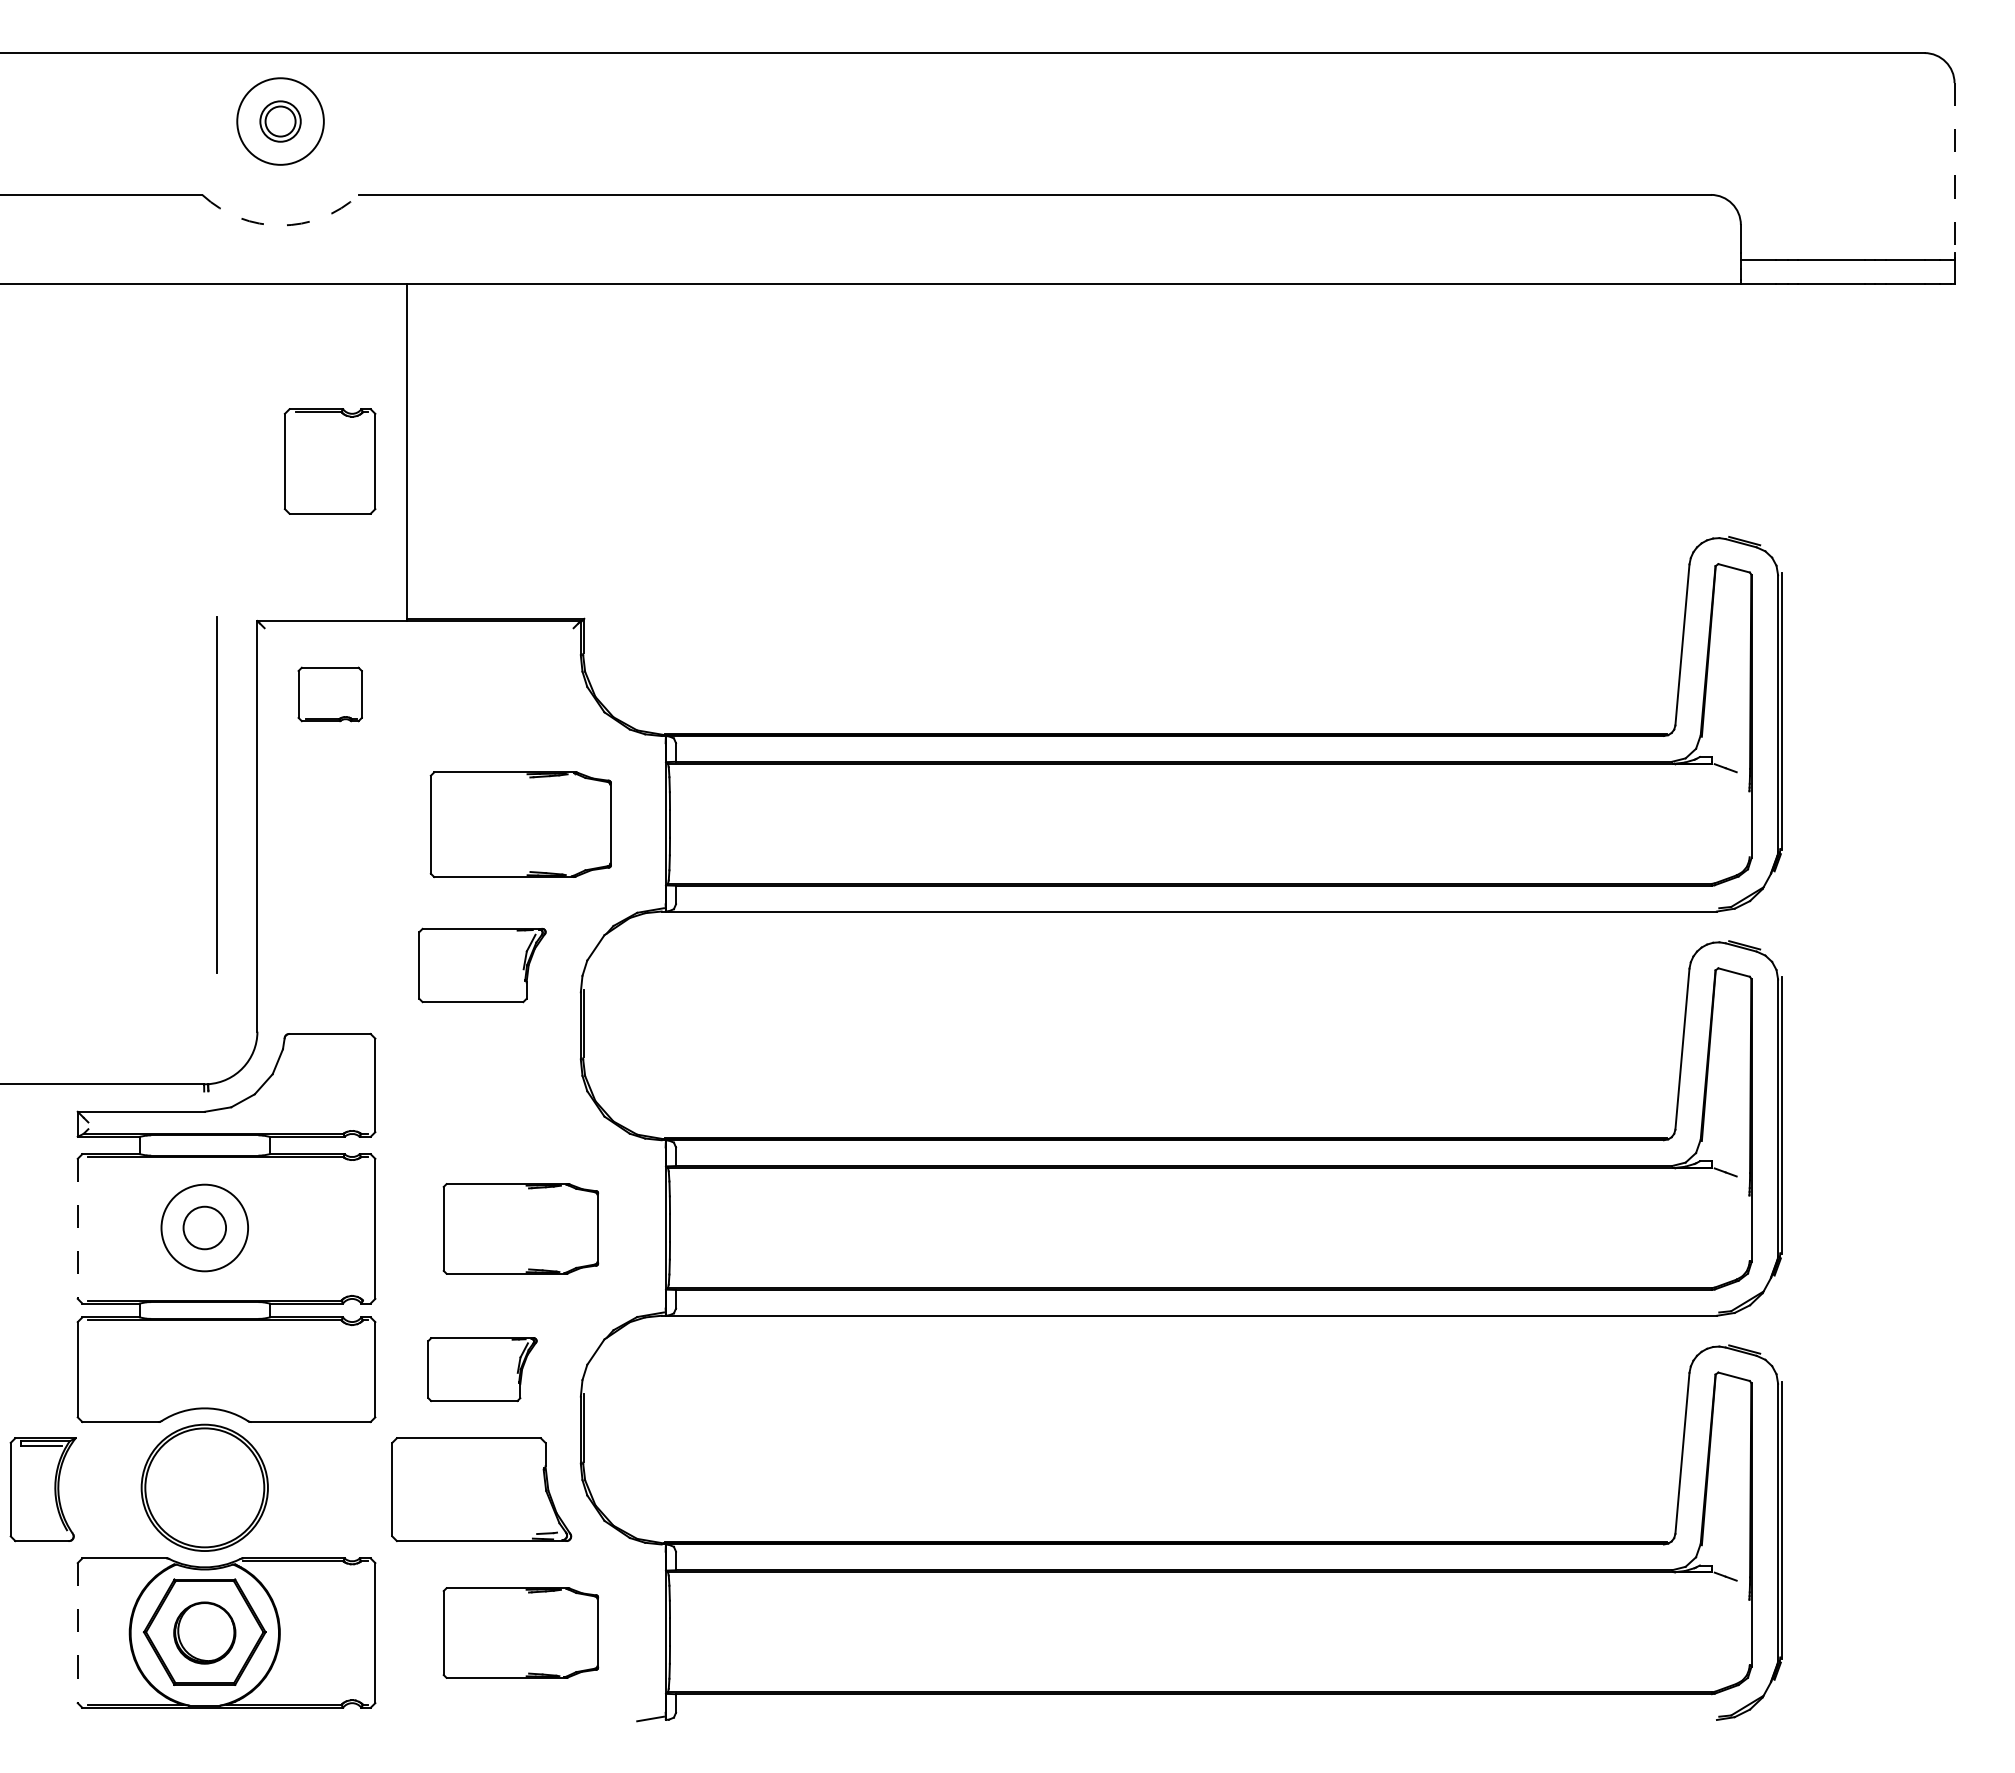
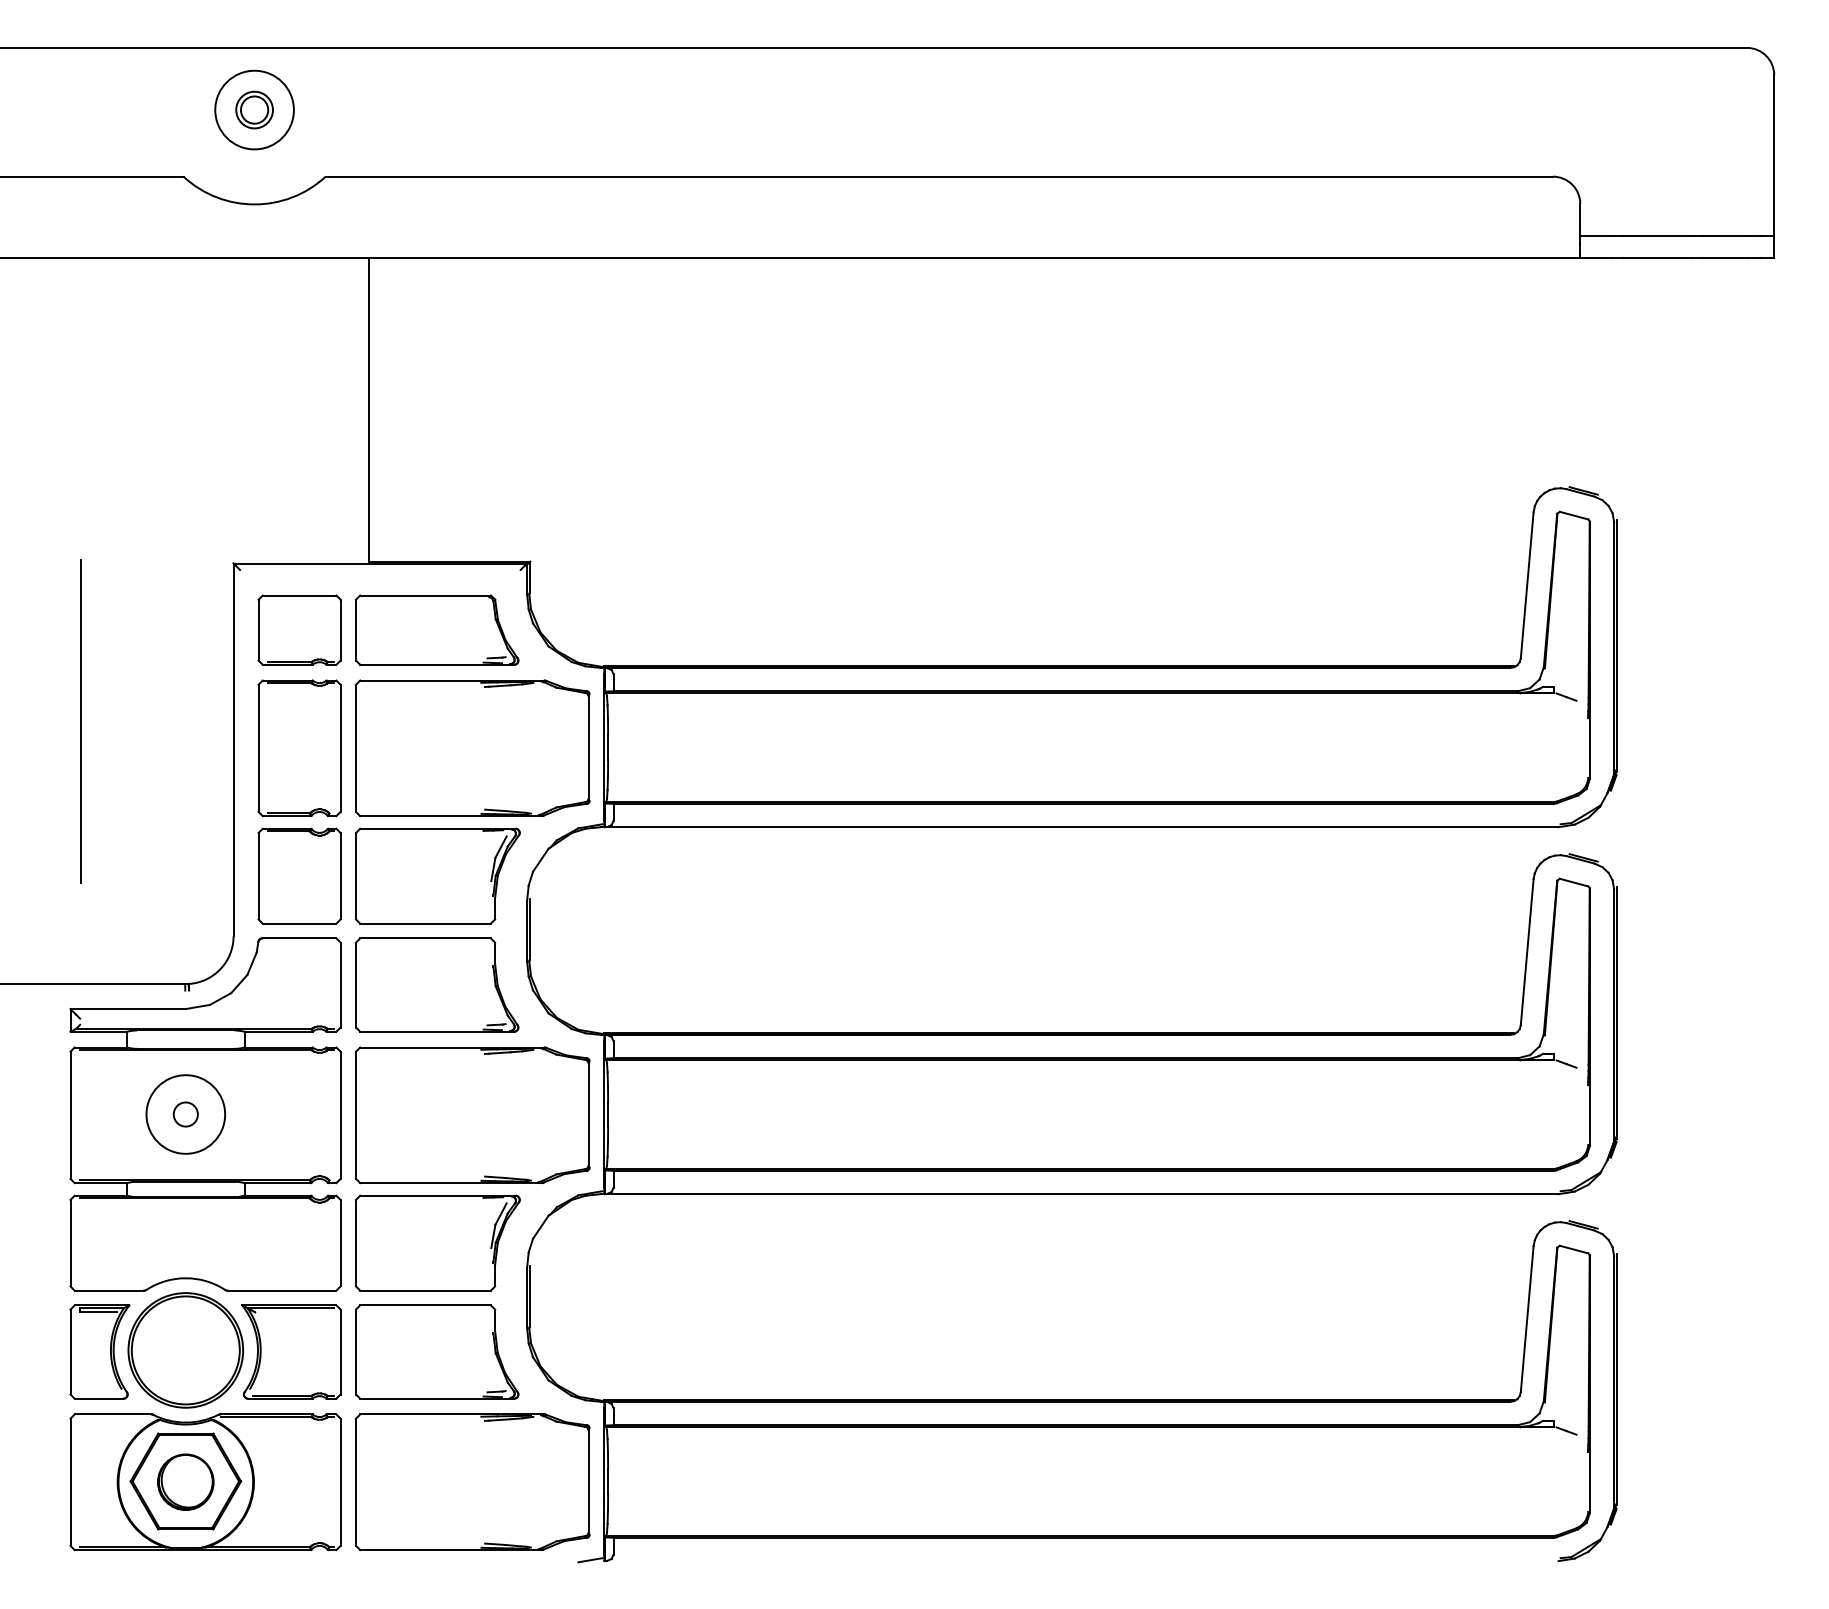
line: (1954, 167) -> (1774, 151), dashed -> solid
arc: (280, 225) -> (254, 204), dashed -> solid
part: (329, 461) -> (299, 876), moved
part: (330, 694) -> (299, 630), size x1.43
part: (481, 694) -> (436, 630), added
line: (216, 794) -> (80, 720), moved
part: (329, 824) -> (299, 748), added
part: (520, 824) -> (472, 748), size x1.43
part: (482, 965) -> (437, 876), size x1.43
part: (481, 1085) -> (436, 985), added
circle: (204, 1227) -> (185, 1114), size x0.62
part: (520, 1228) -> (472, 1114), size x1.67
line: (77, 1229) -> (70, 1115), dashed -> solid
part: (482, 1369) -> (437, 1242), size x1.67
part: (42, 1489) -> (99, 1351), moved
part: (320, 1489) -> (290, 1351), added
part: (520, 1632) -> (472, 1481), size x1.67
line: (77, 1633) -> (70, 1482), dashed -> solid

